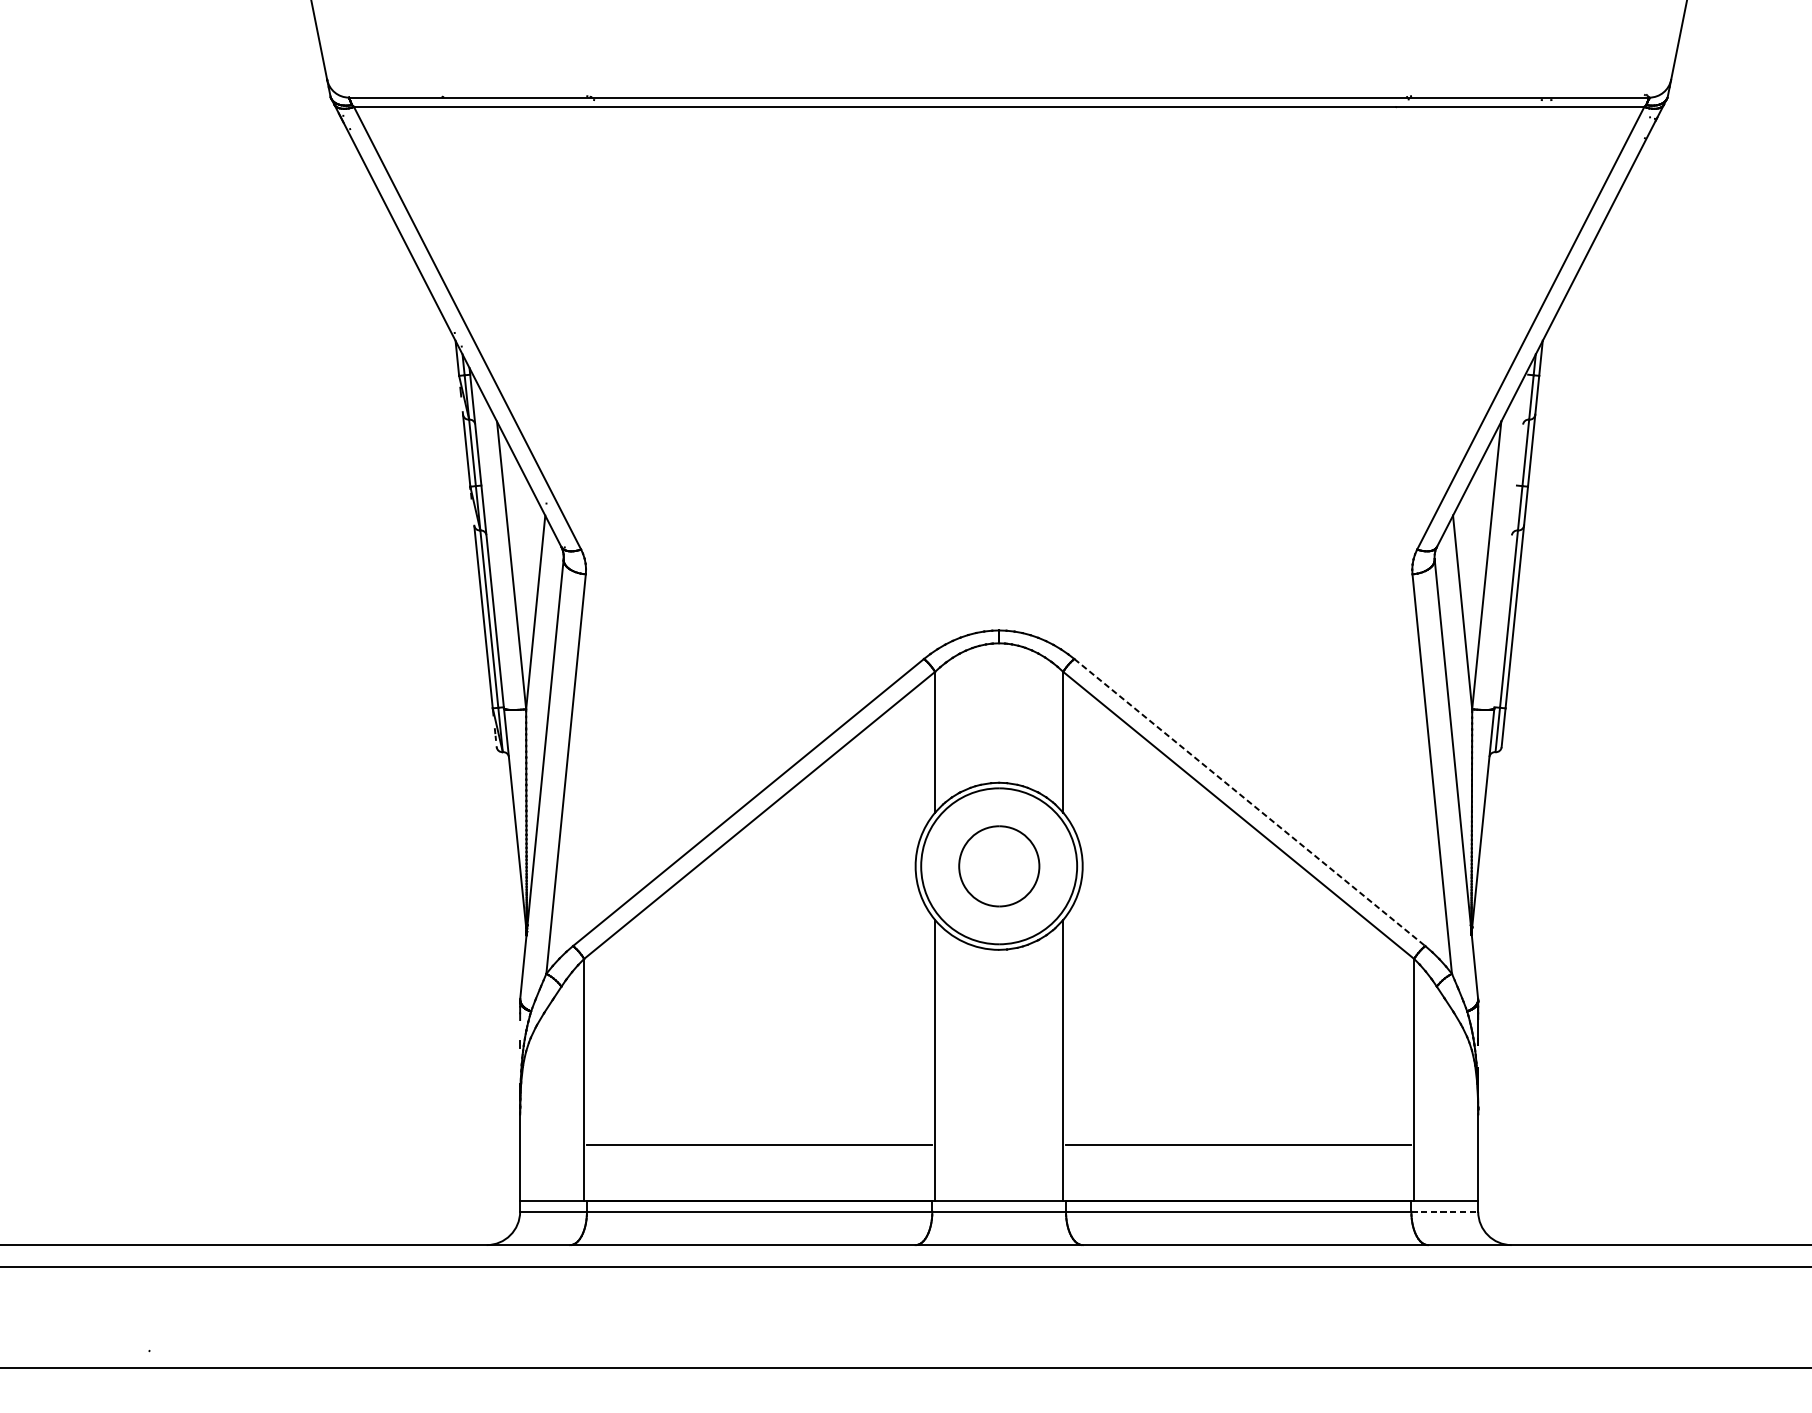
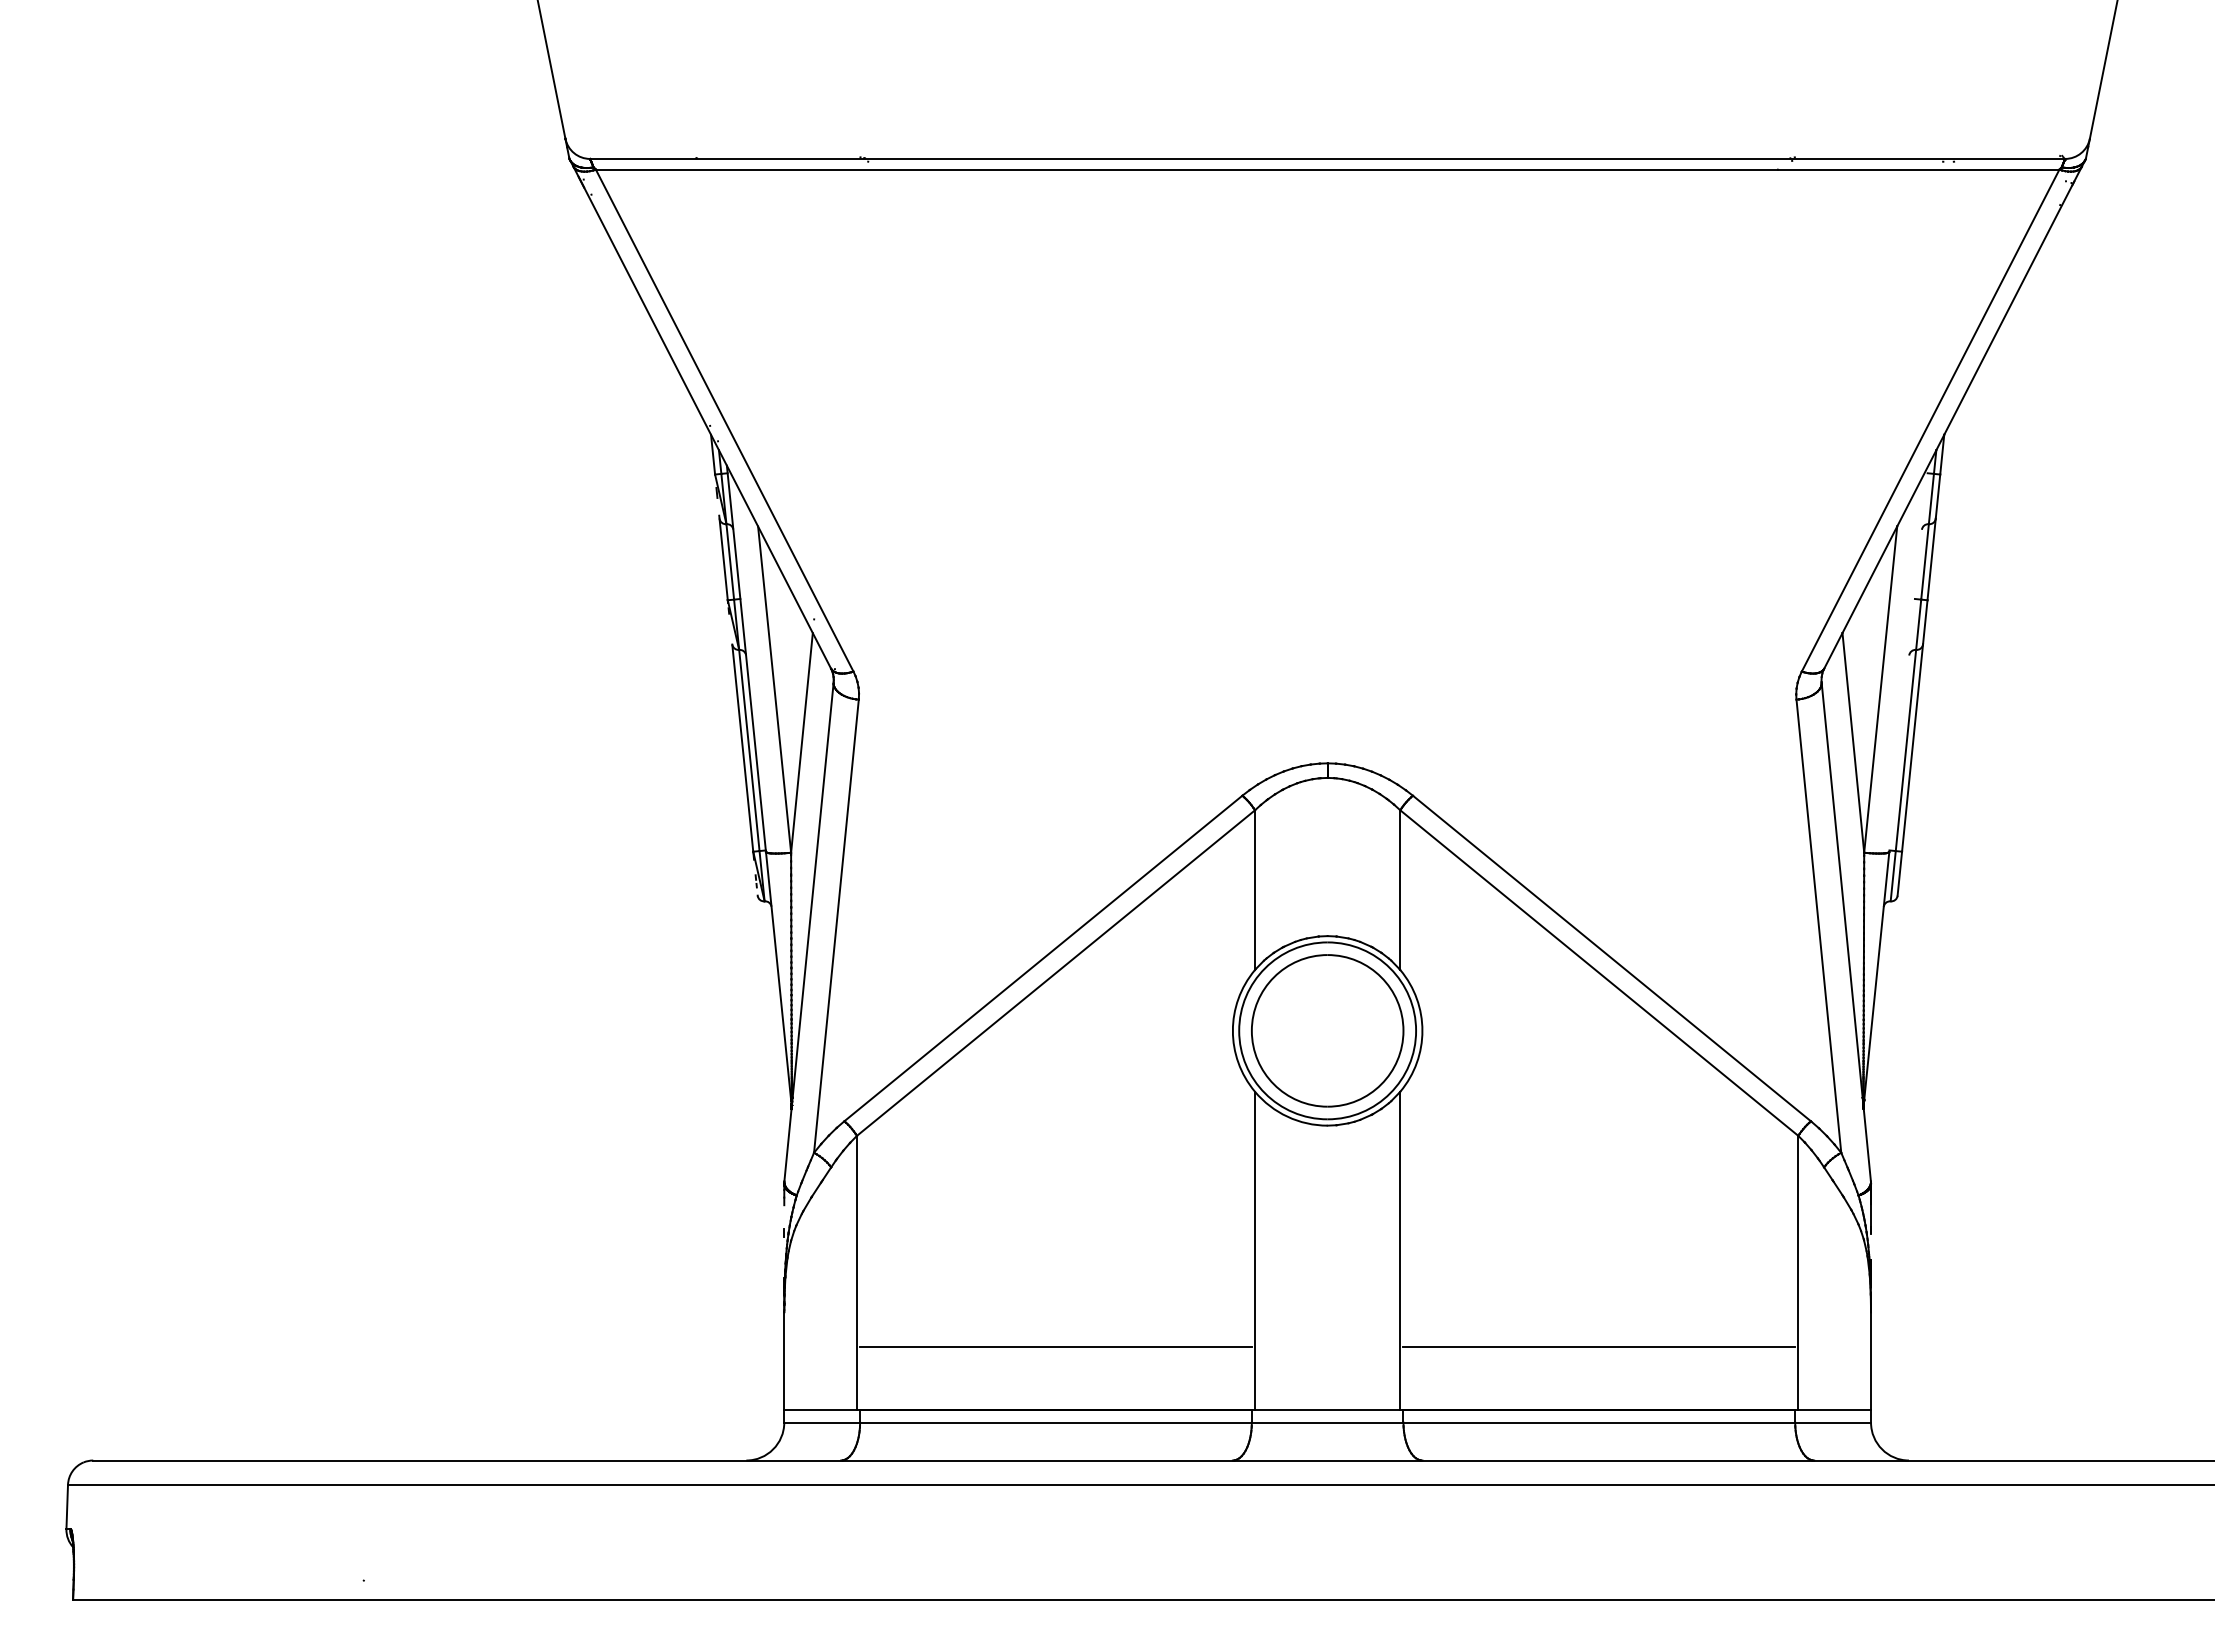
line: (1250, 802) -> (1612, 958), dashed -> solid
part: (999, 865) -> (1327, 1030), size x1.67
line: (1445, 1211) -> (1833, 1422), dashed -> solid

